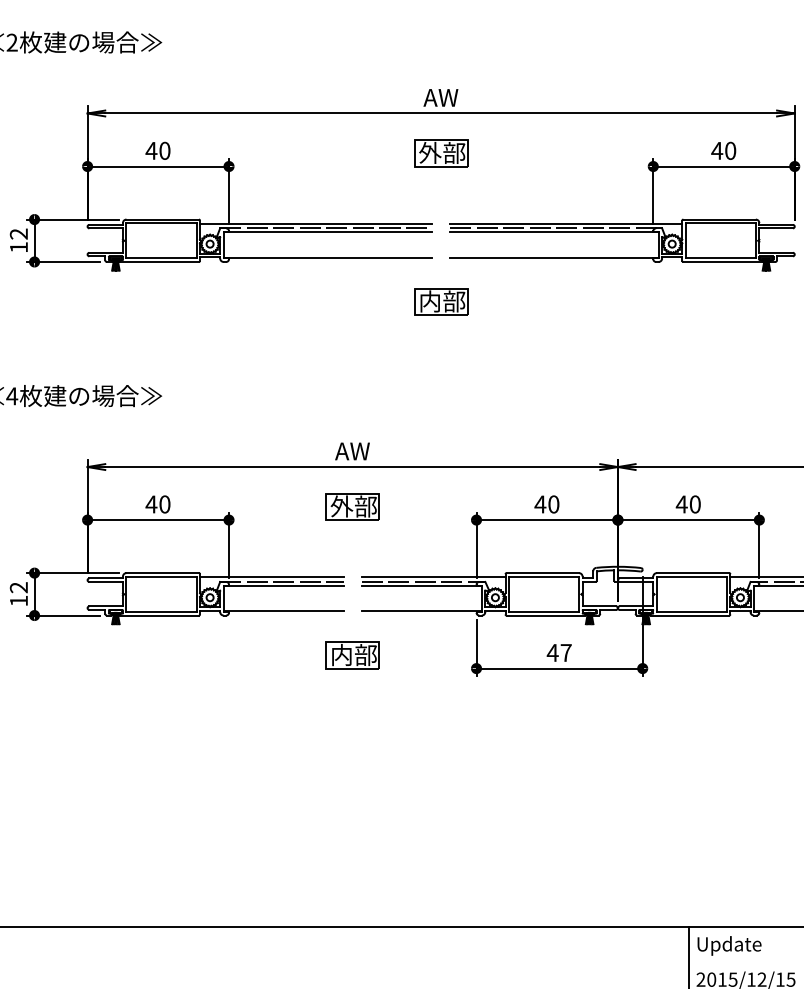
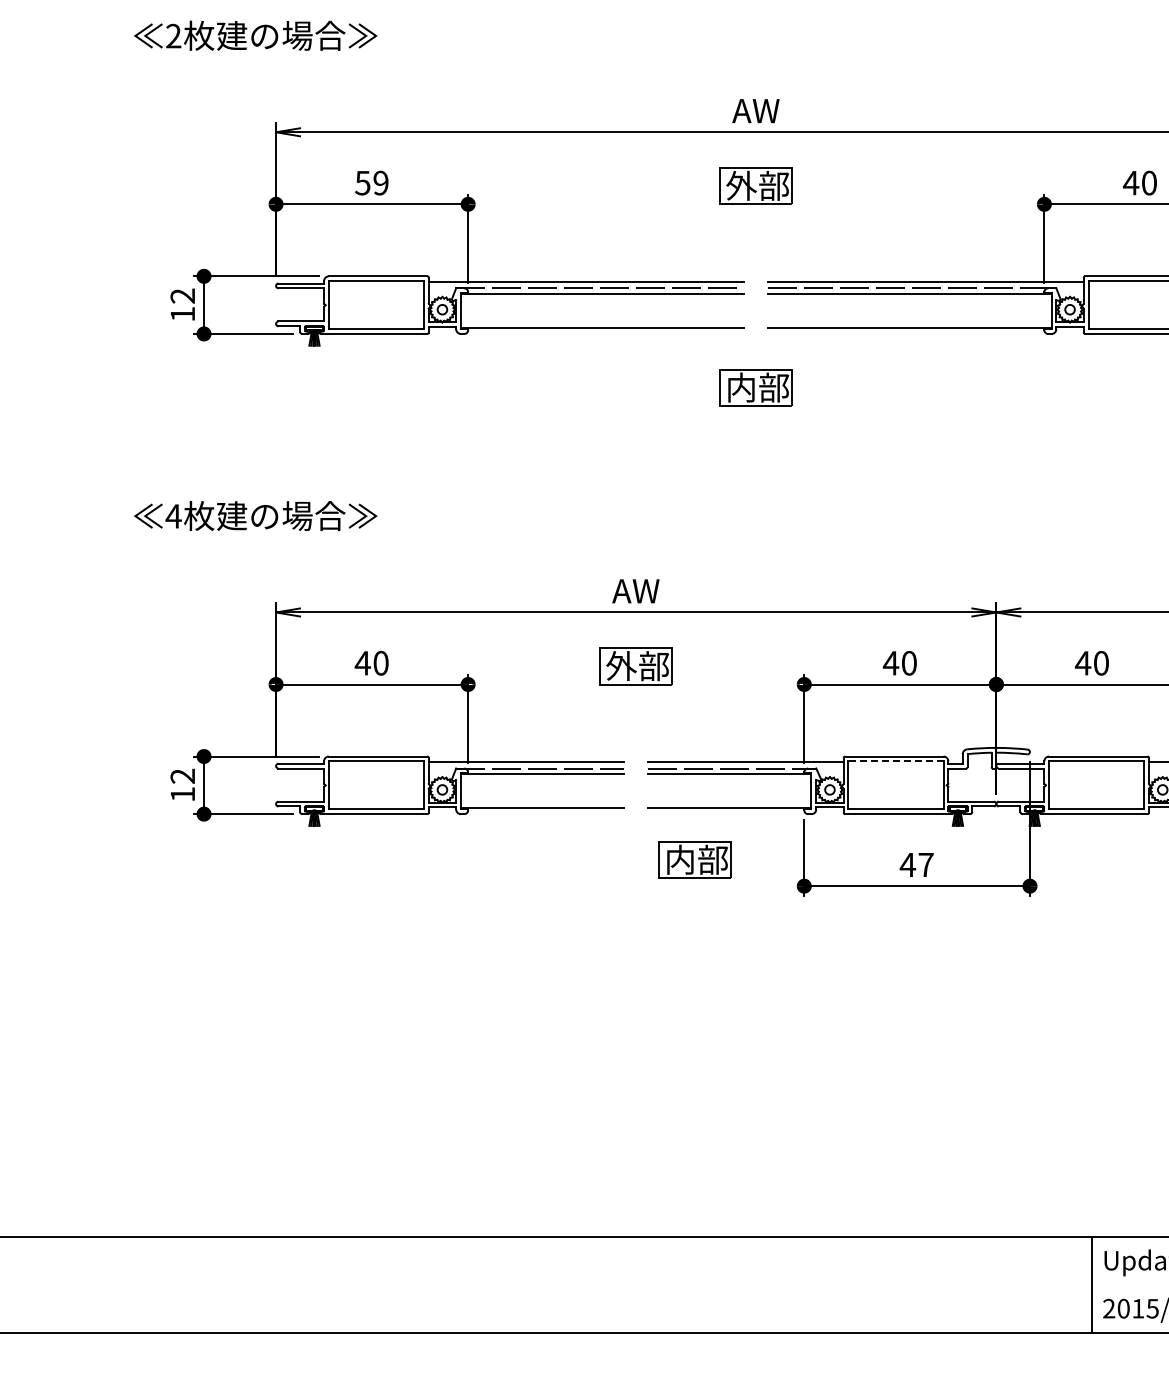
text: (157, 150) -> (371, 182), 40 -> 59
line: (544, 576) -> (896, 761), solid -> dashed
part: (352, 654) -> (694, 859), moved

